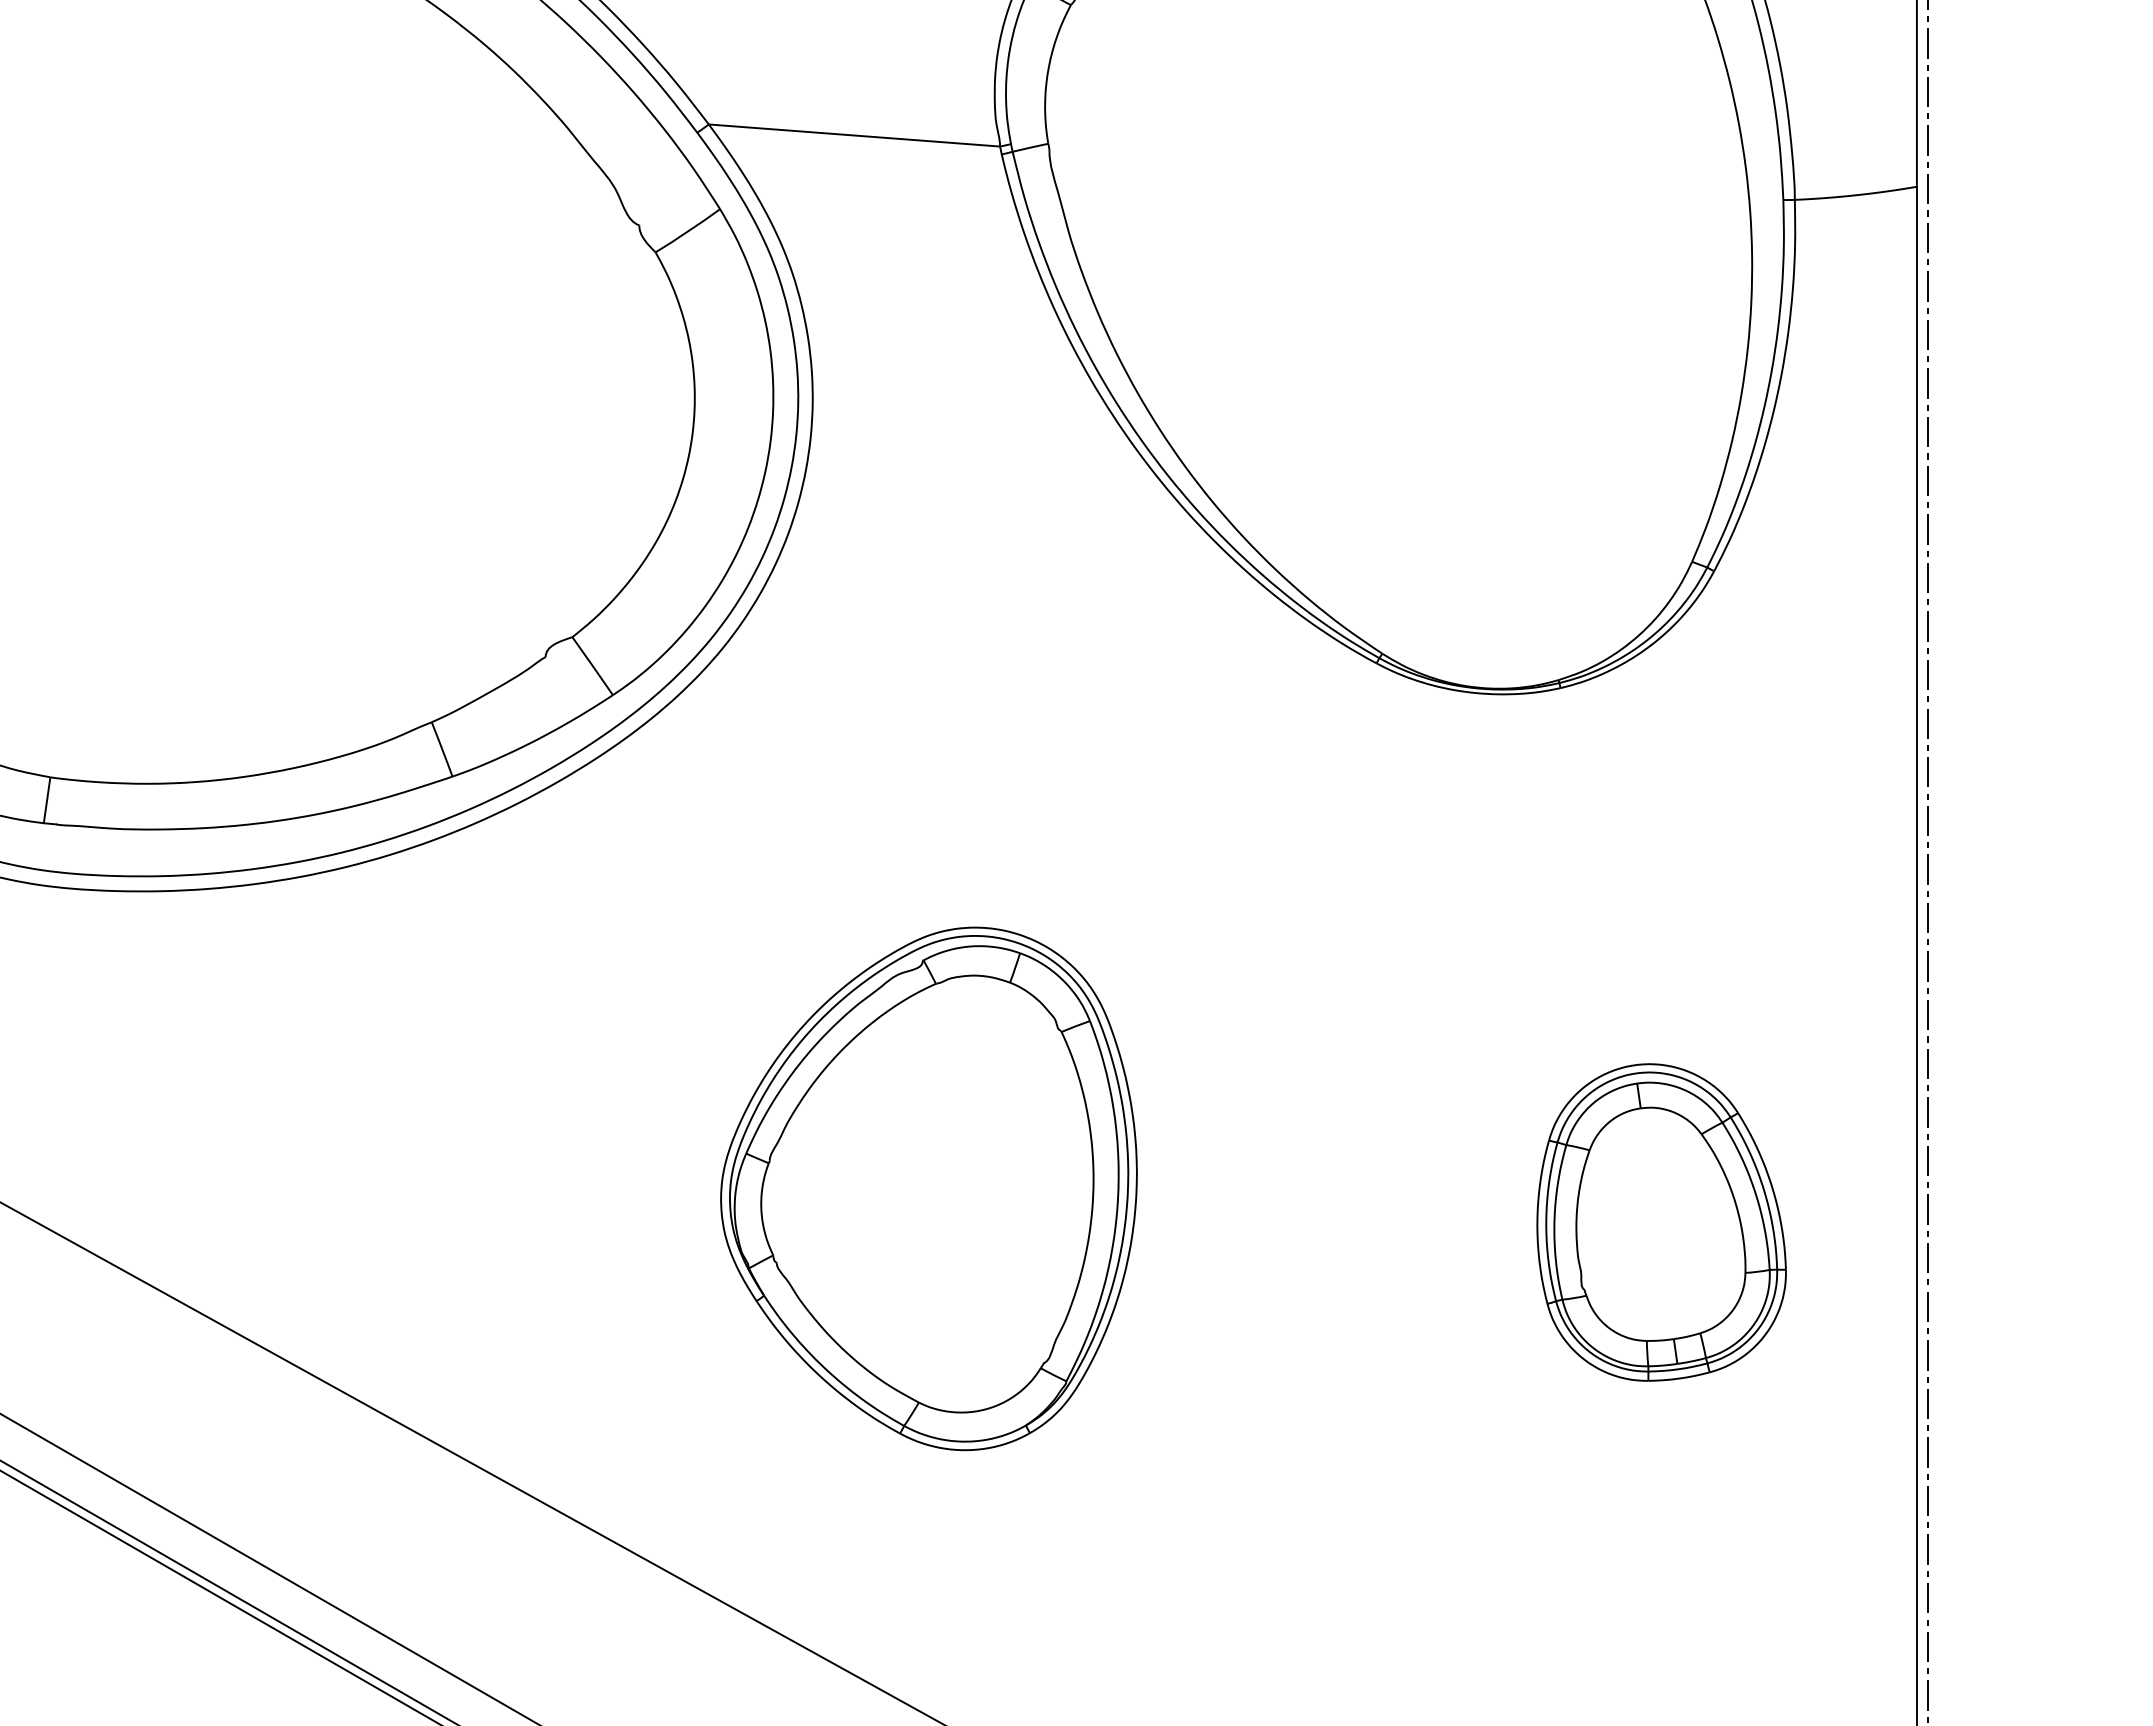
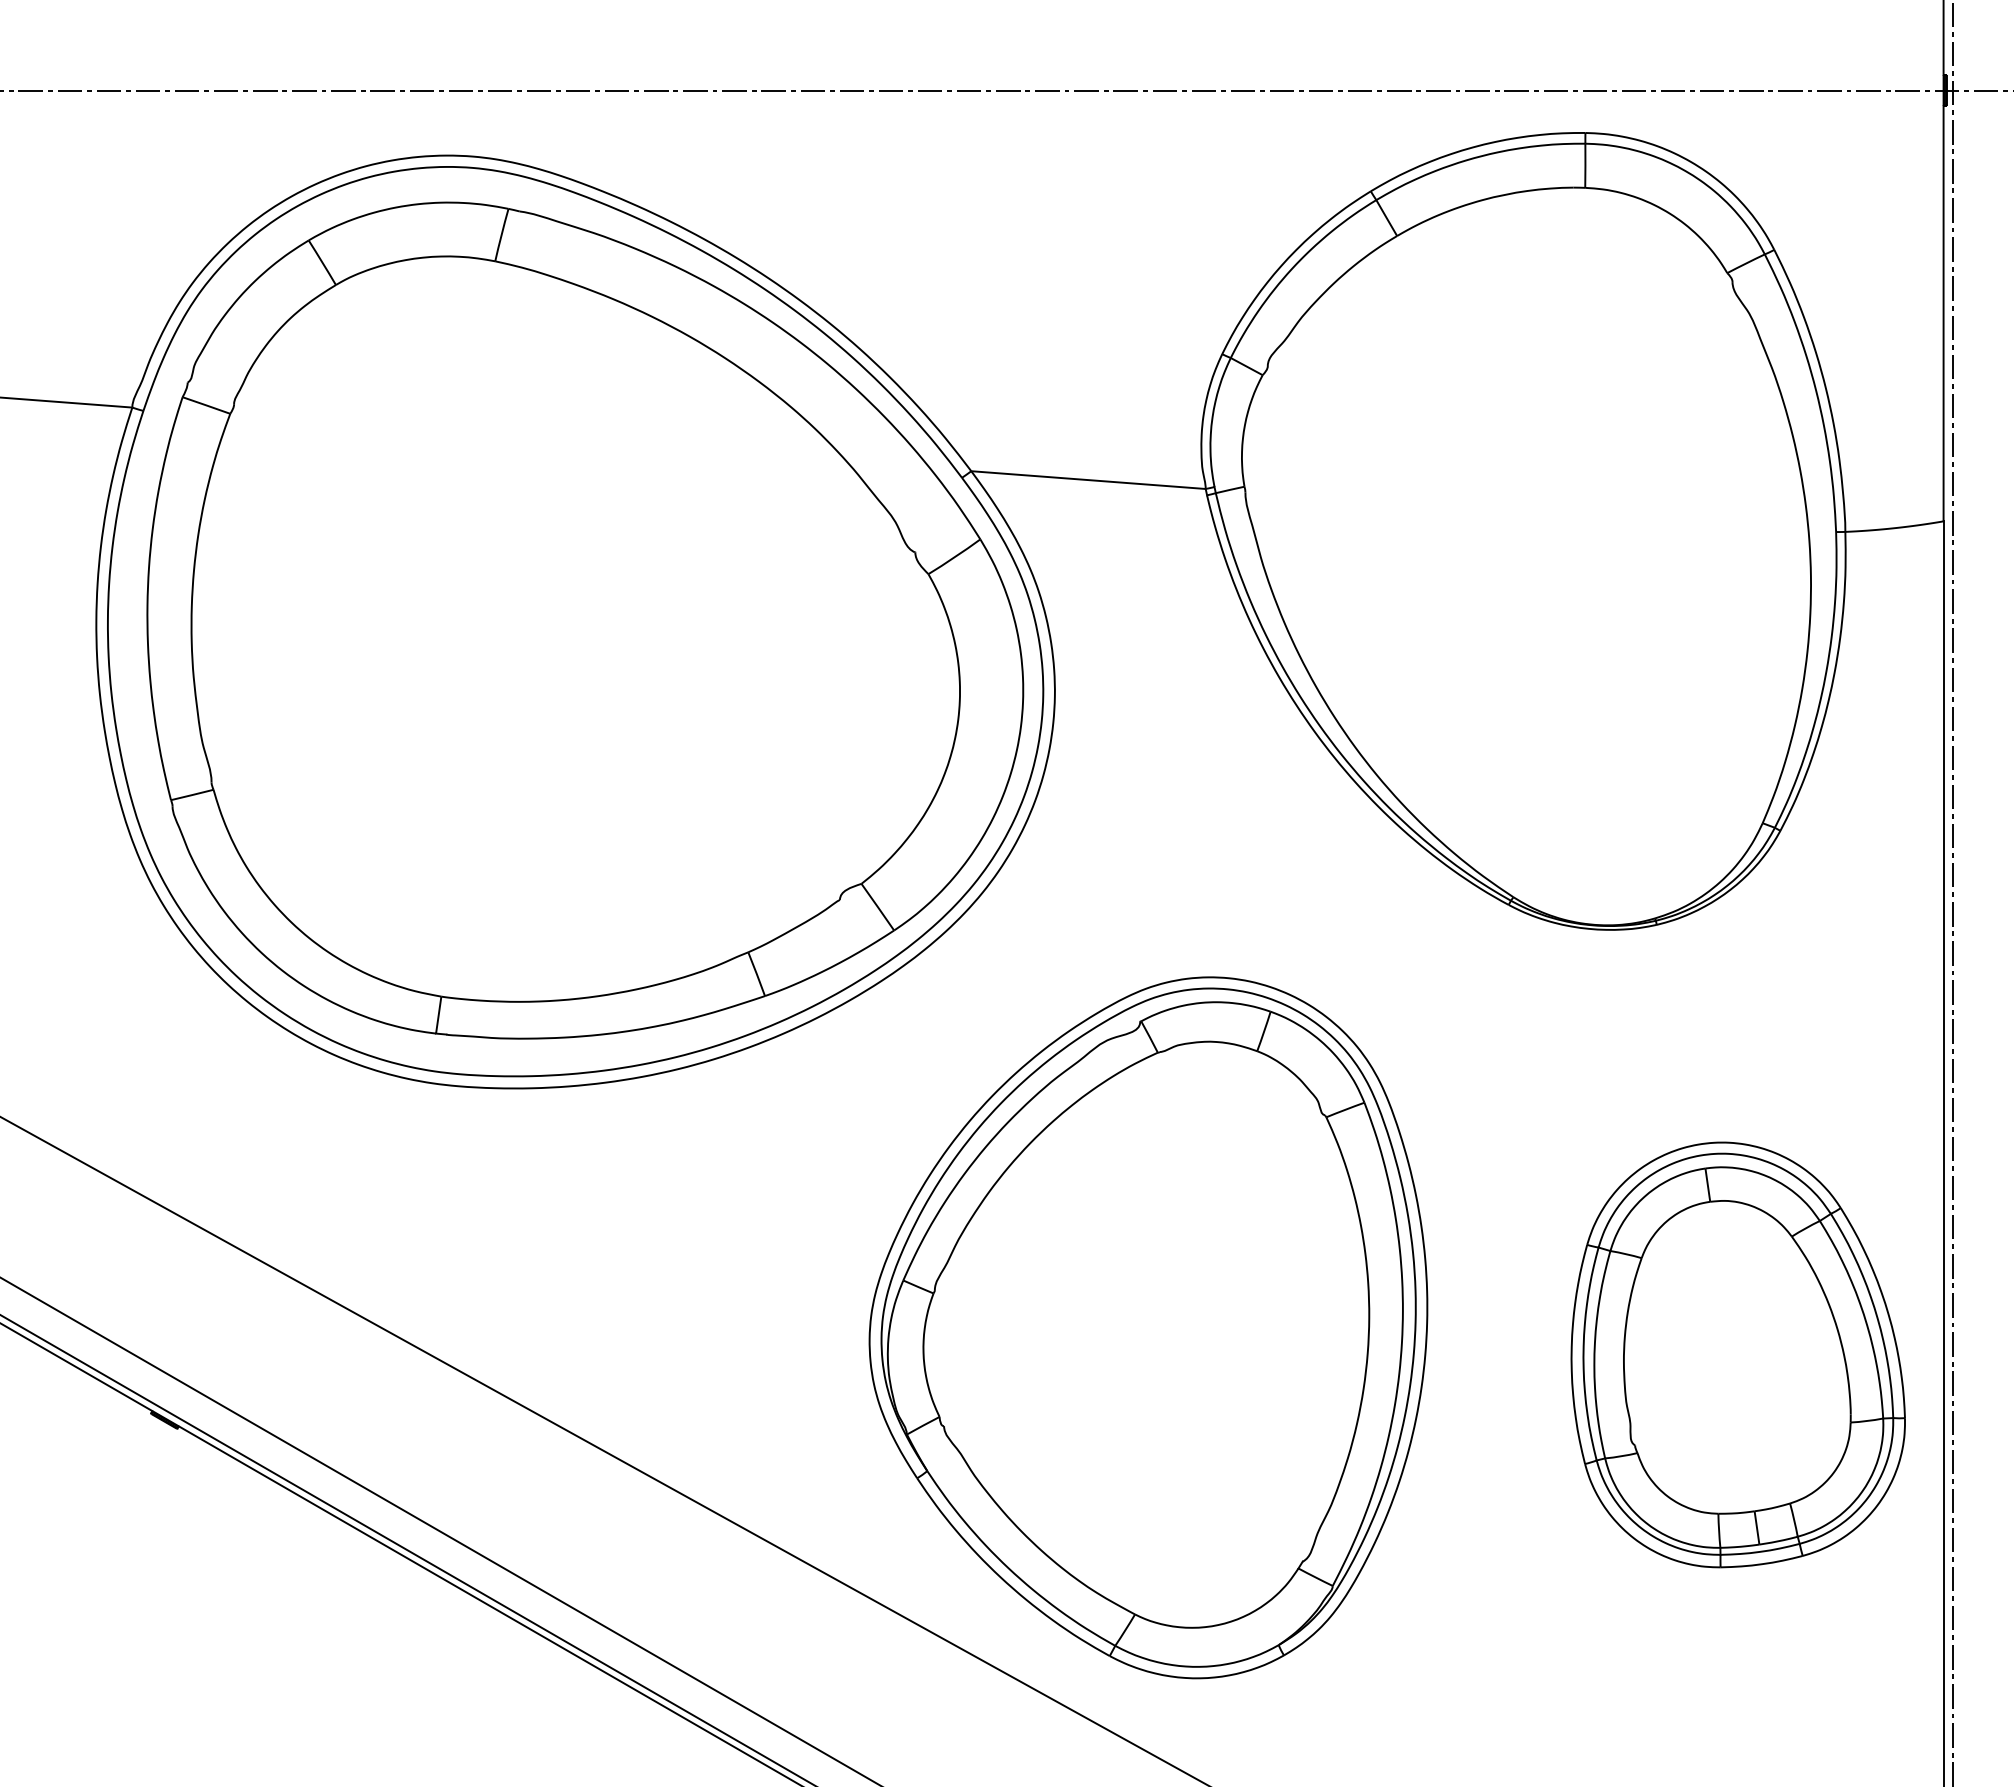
part: (929, 1188) -> (1148, 1327), size x1.67
part: (1660, 1221) -> (1737, 1354), size x1.67

